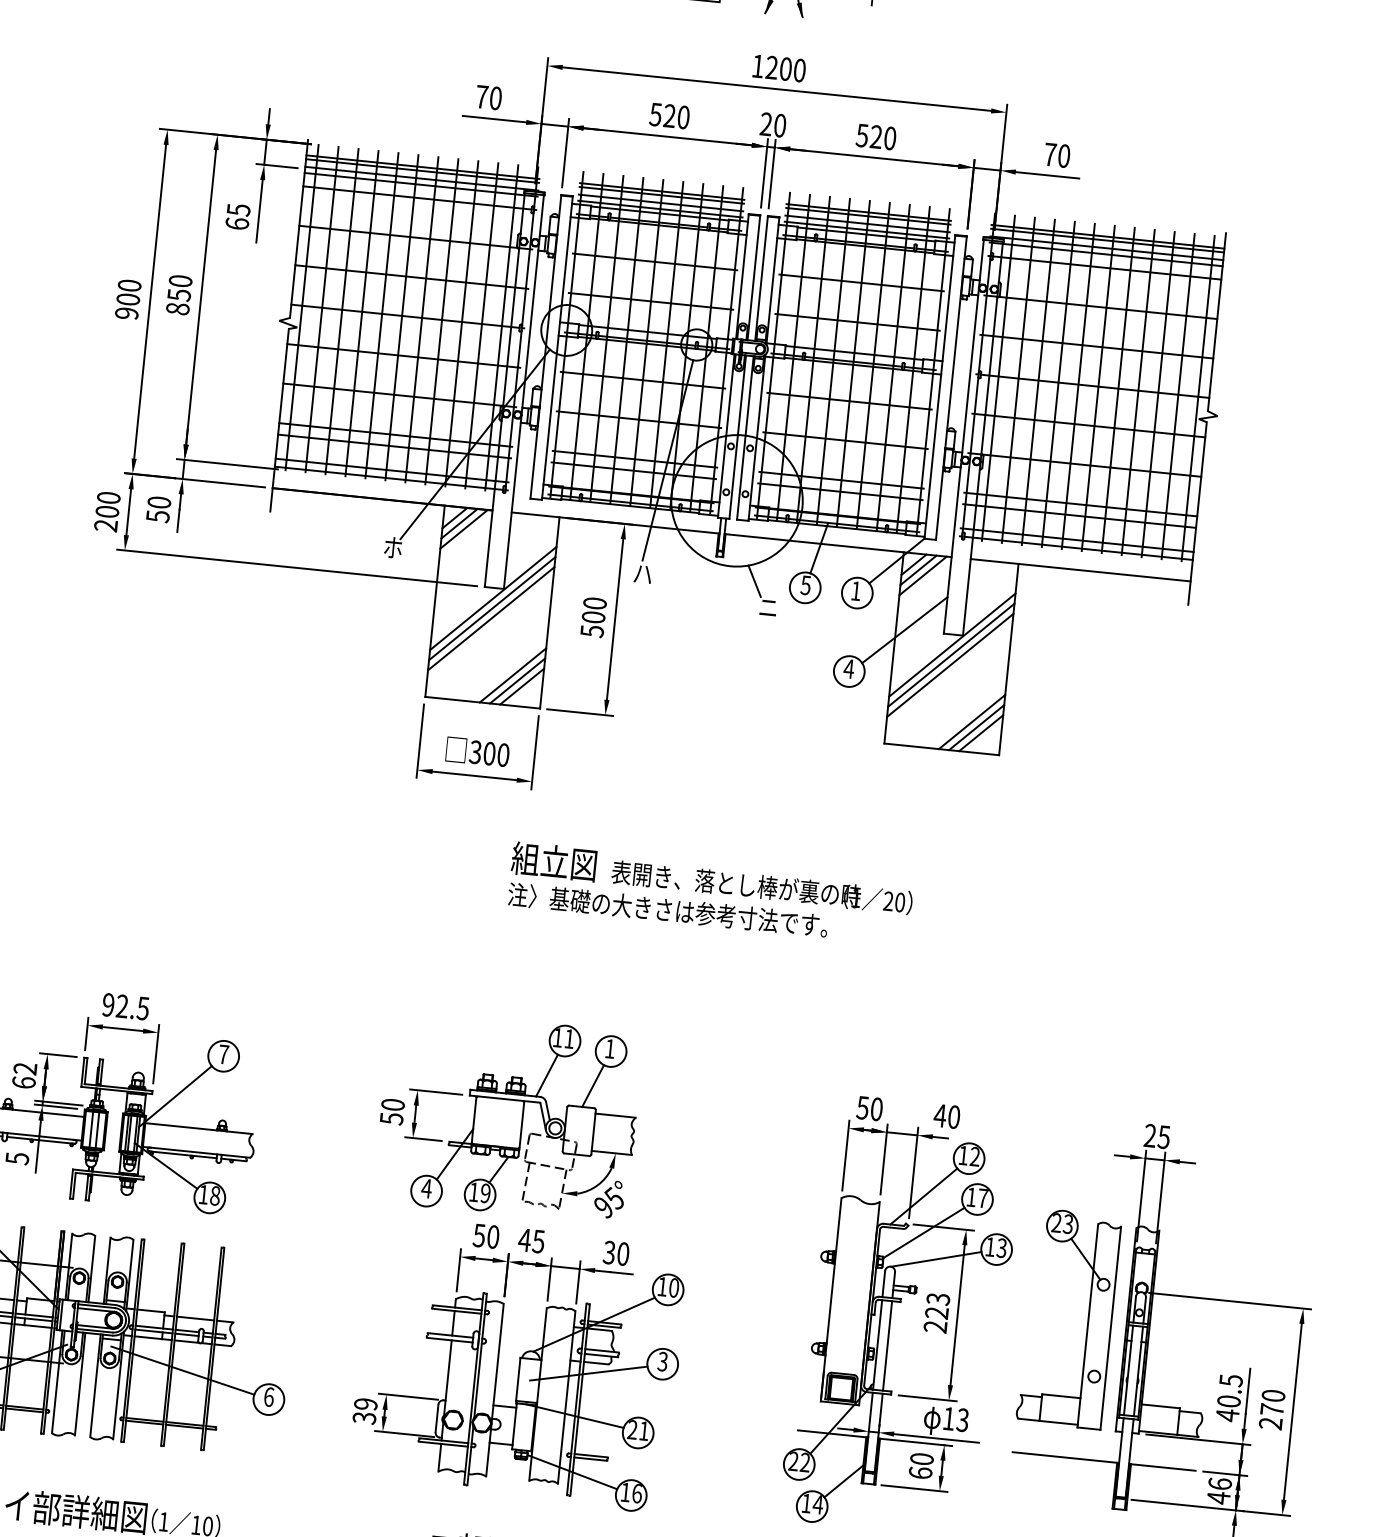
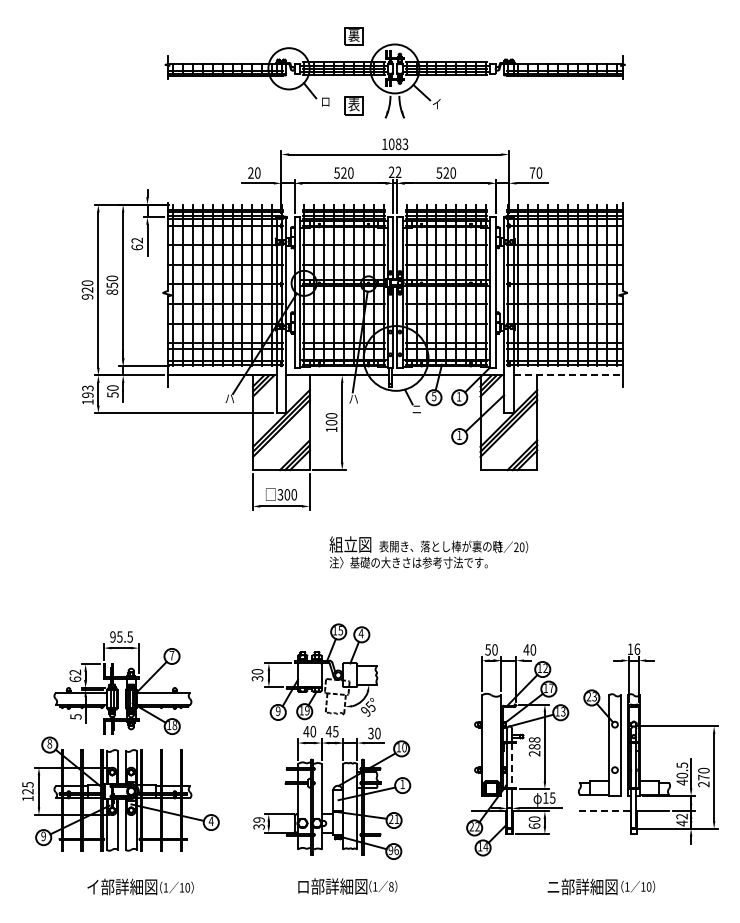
text: (785, 69) -> (398, 144), 1200 -> 1083
text: (481, 95) -> (250, 172), 70 -> 20
text: (779, 126) -> (398, 172), 20 -> 22
text: (239, 209) -> (137, 240), 65 -> 62
text: (128, 298) -> (87, 289), 900 -> 920
text: (106, 510) -> (87, 394), 200 -> 193
text: (392, 547) -> (229, 398), ホ -> ハ
line: (1081, 570) -> (568, 375), solid -> dashed
text: (592, 630) -> (331, 429), 500 -> 100
text: (849, 669) -> (459, 435), 4 -> 1
text: (710, 893) -> (428, 552), moved
text: (121, 1005) -> (119, 636), 92.5 -> 95.5
text: (568, 1038) -> (340, 630), 11 -> 15
text: (608, 1048) -> (360, 633), 1 -> 4
text: (389, 1118) -> (256, 678), 50 -> 30
text: (1156, 1136) -> (633, 649), 25 -> 16
text: (425, 1189) -> (277, 711), 4 -> 9
text: (479, 1235) -> (306, 731), 50 -> 40
text: (937, 1306) -> (534, 743), 223 -> 288
line: (888, 1346) -> (512, 765), solid -> dashed
text: (662, 1361) -> (402, 784), 3 -> 1
text: (267, 1397) -> (210, 821), 6 -> 4
text: (962, 1414) -> (552, 795), 13 -> 15
line: (1066, 1458) -> (605, 811), solid -> dashed
text: (1219, 1483) -> (681, 816), 46 -> 42
text: (624, 1492) -> (390, 850), 16 -> 96

